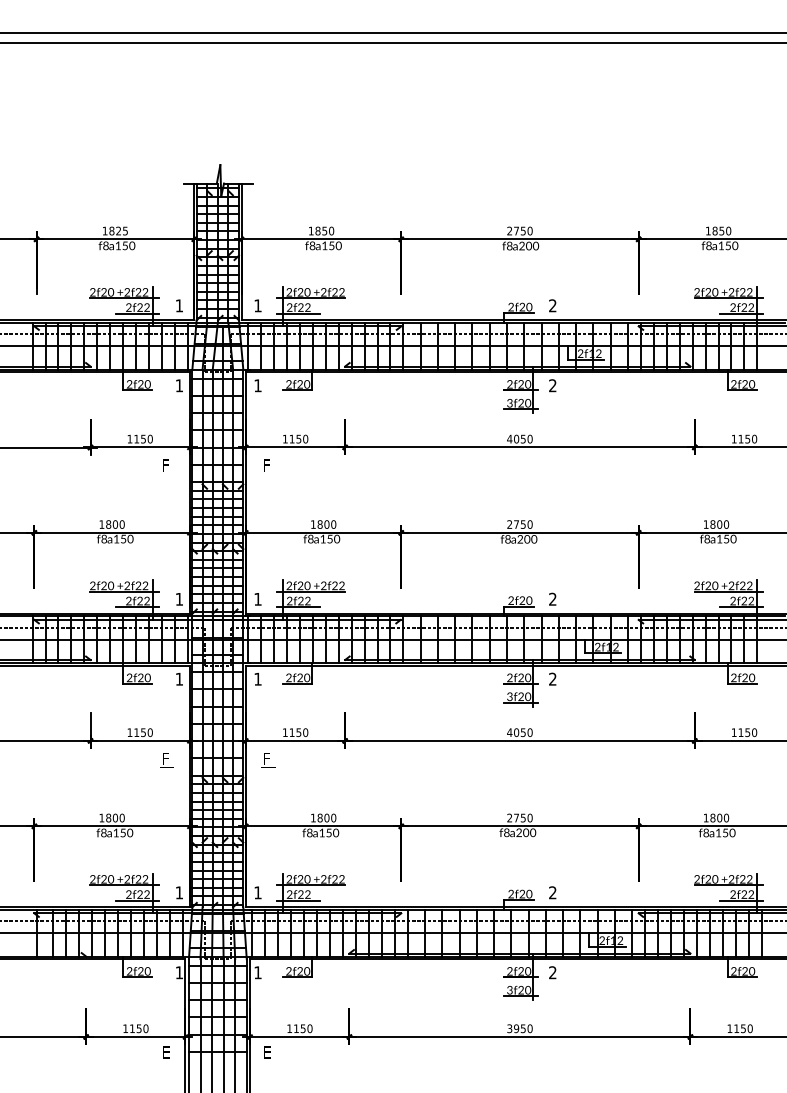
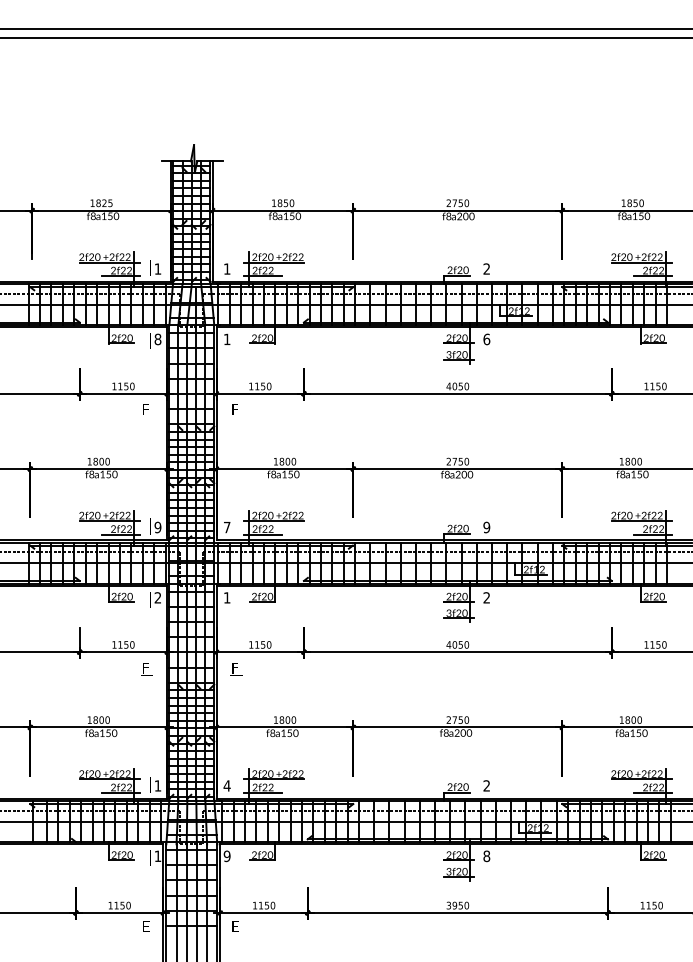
text: (178, 385) -> (157, 339), 1 -> 8
text: (552, 385) -> (486, 339), 2 -> 6
text: (178, 599) -> (157, 527), 1 -> 9
text: (258, 599) -> (227, 527), 1 -> 7
text: (552, 599) -> (486, 527), 2 -> 9
text: (178, 678) -> (157, 597), 1 -> 2
text: (257, 892) -> (226, 785), 1 -> 4
text: (257, 972) -> (226, 856), 1 -> 9
text: (552, 972) -> (486, 856), 2 -> 8

